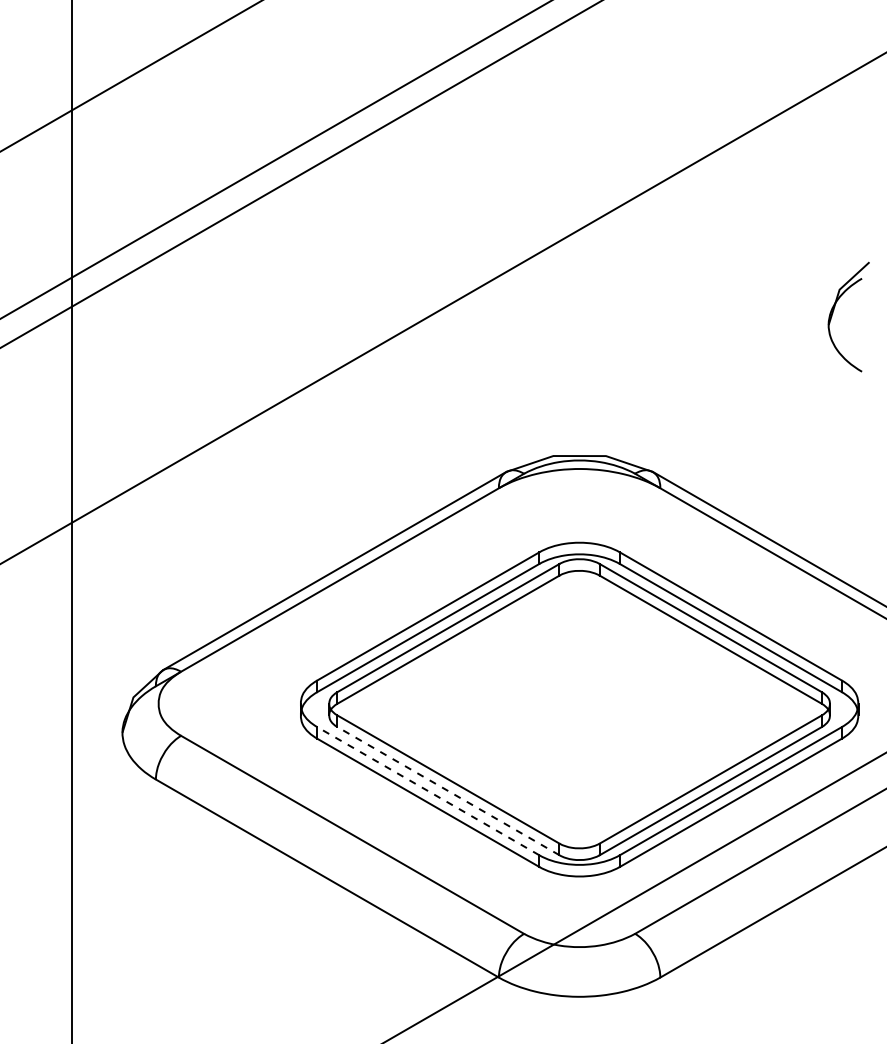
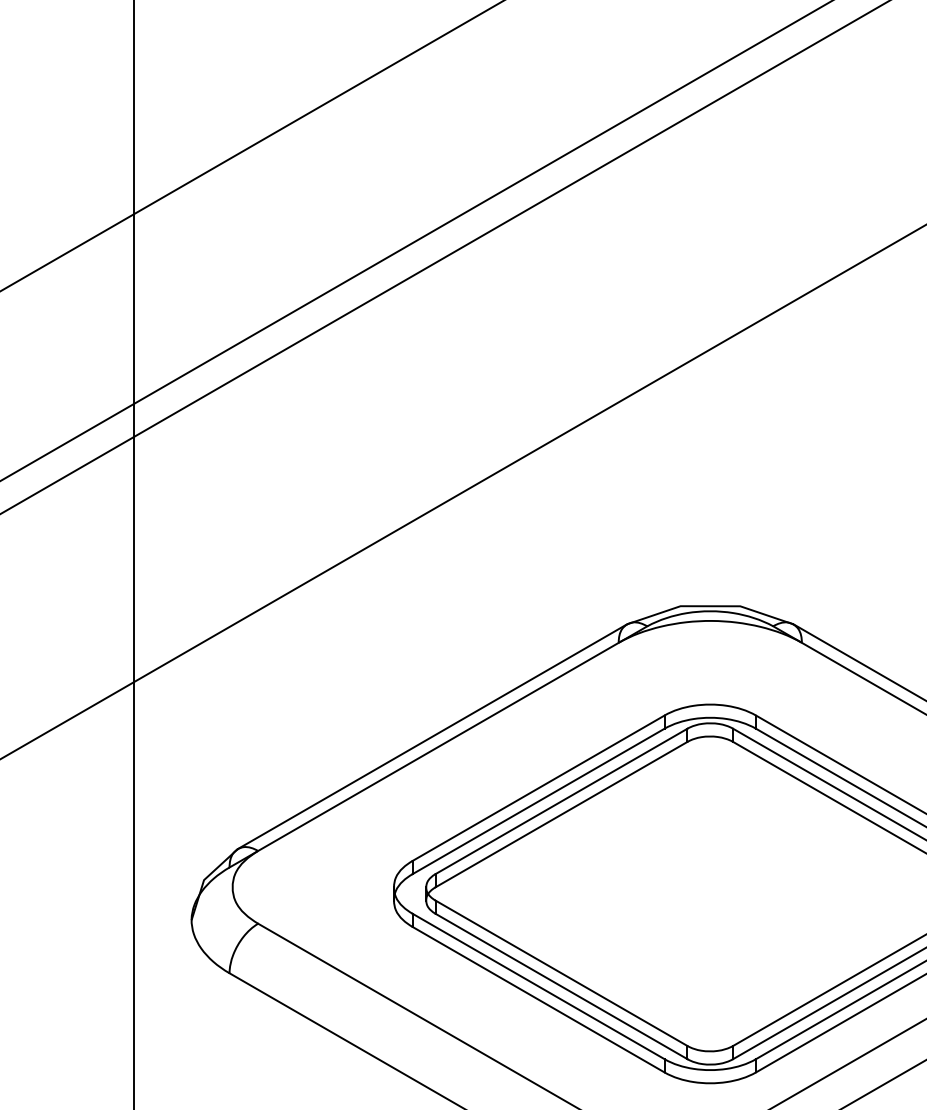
line: (427, 790) -> (537, 985), dashed -> solid
line: (448, 790) -> (561, 985), dashed -> solid

